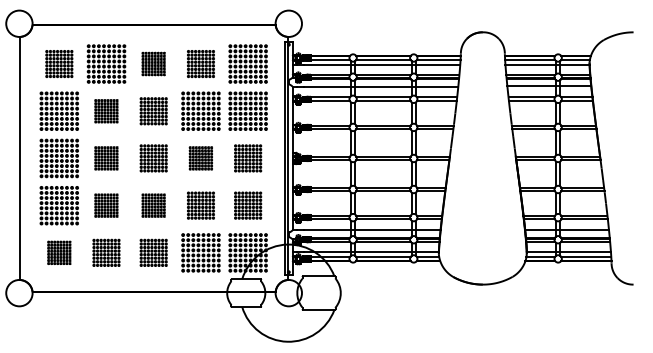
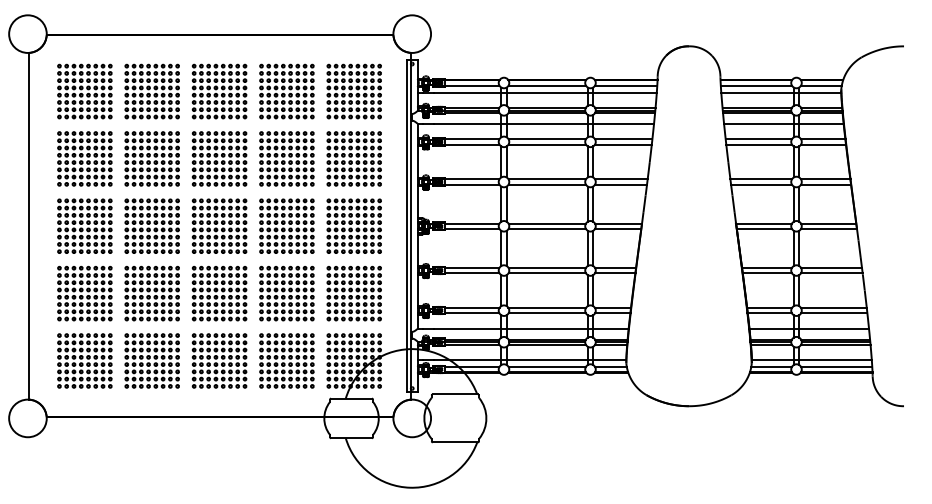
part: (59, 63) -> (84, 91), size x1.43
part: (153, 63) -> (219, 91), size x1.67
part: (200, 63) -> (286, 91), size x1.43
part: (106, 110) -> (151, 158), size x1.67
part: (153, 110) -> (219, 158), size x1.43
part: (106, 157) -> (151, 225), size x1.67
part: (153, 157) -> (219, 225), size x1.43
part: (200, 157) -> (286, 225), size x1.67
part: (247, 157) -> (353, 225), size x1.43
part: (106, 205) -> (151, 293), size x1.67
part: (153, 205) -> (219, 293), size x1.67
part: (200, 205) -> (286, 293), size x1.43
part: (247, 205) -> (353, 293), size x1.43
part: (59, 252) -> (84, 360), size x1.67
part: (106, 252) -> (151, 360), size x1.43
part: (153, 252) -> (219, 360), size x1.43

